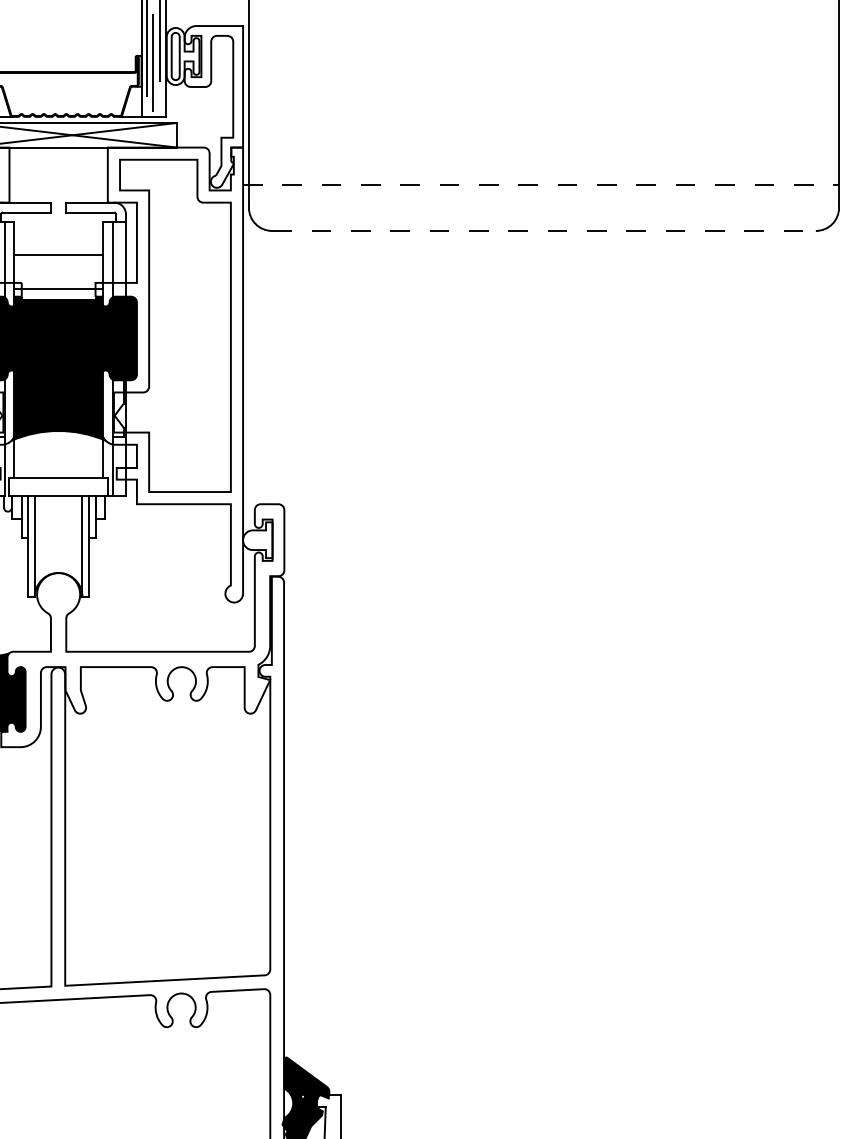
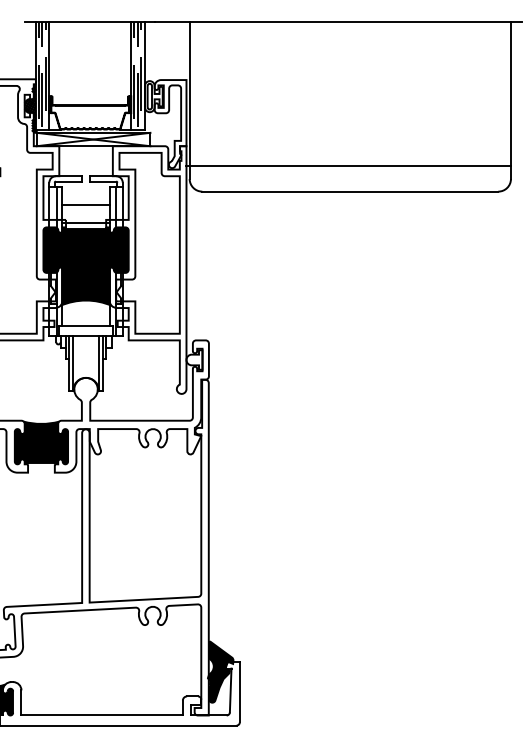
line: (542, 184) -> (349, 166), dashed -> solid
line: (544, 230) -> (350, 191), dashed -> solid

